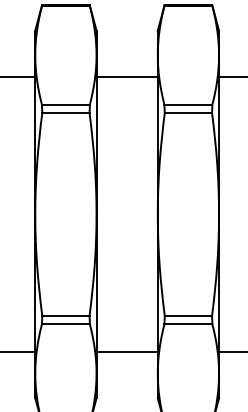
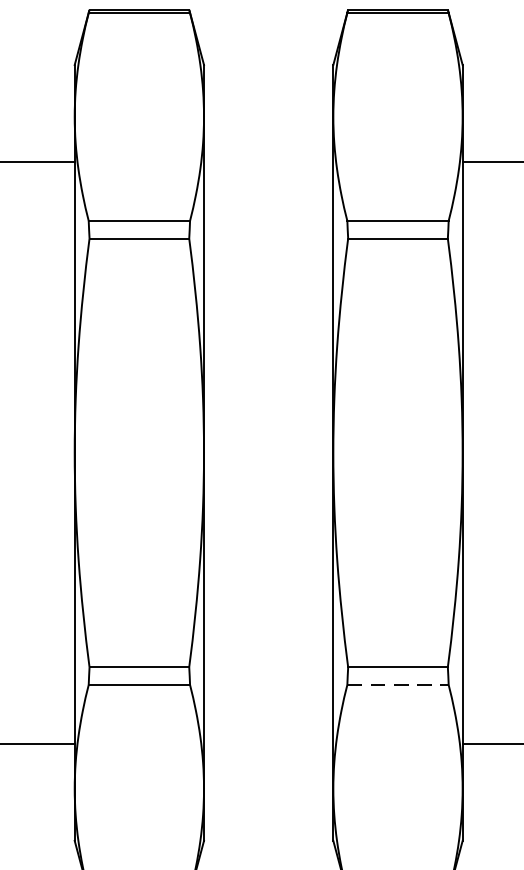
line: (126, 76) -> (267, 161), removed
line: (188, 324) -> (398, 685), solid -> dashed
line: (126, 352) -> (267, 744), removed

